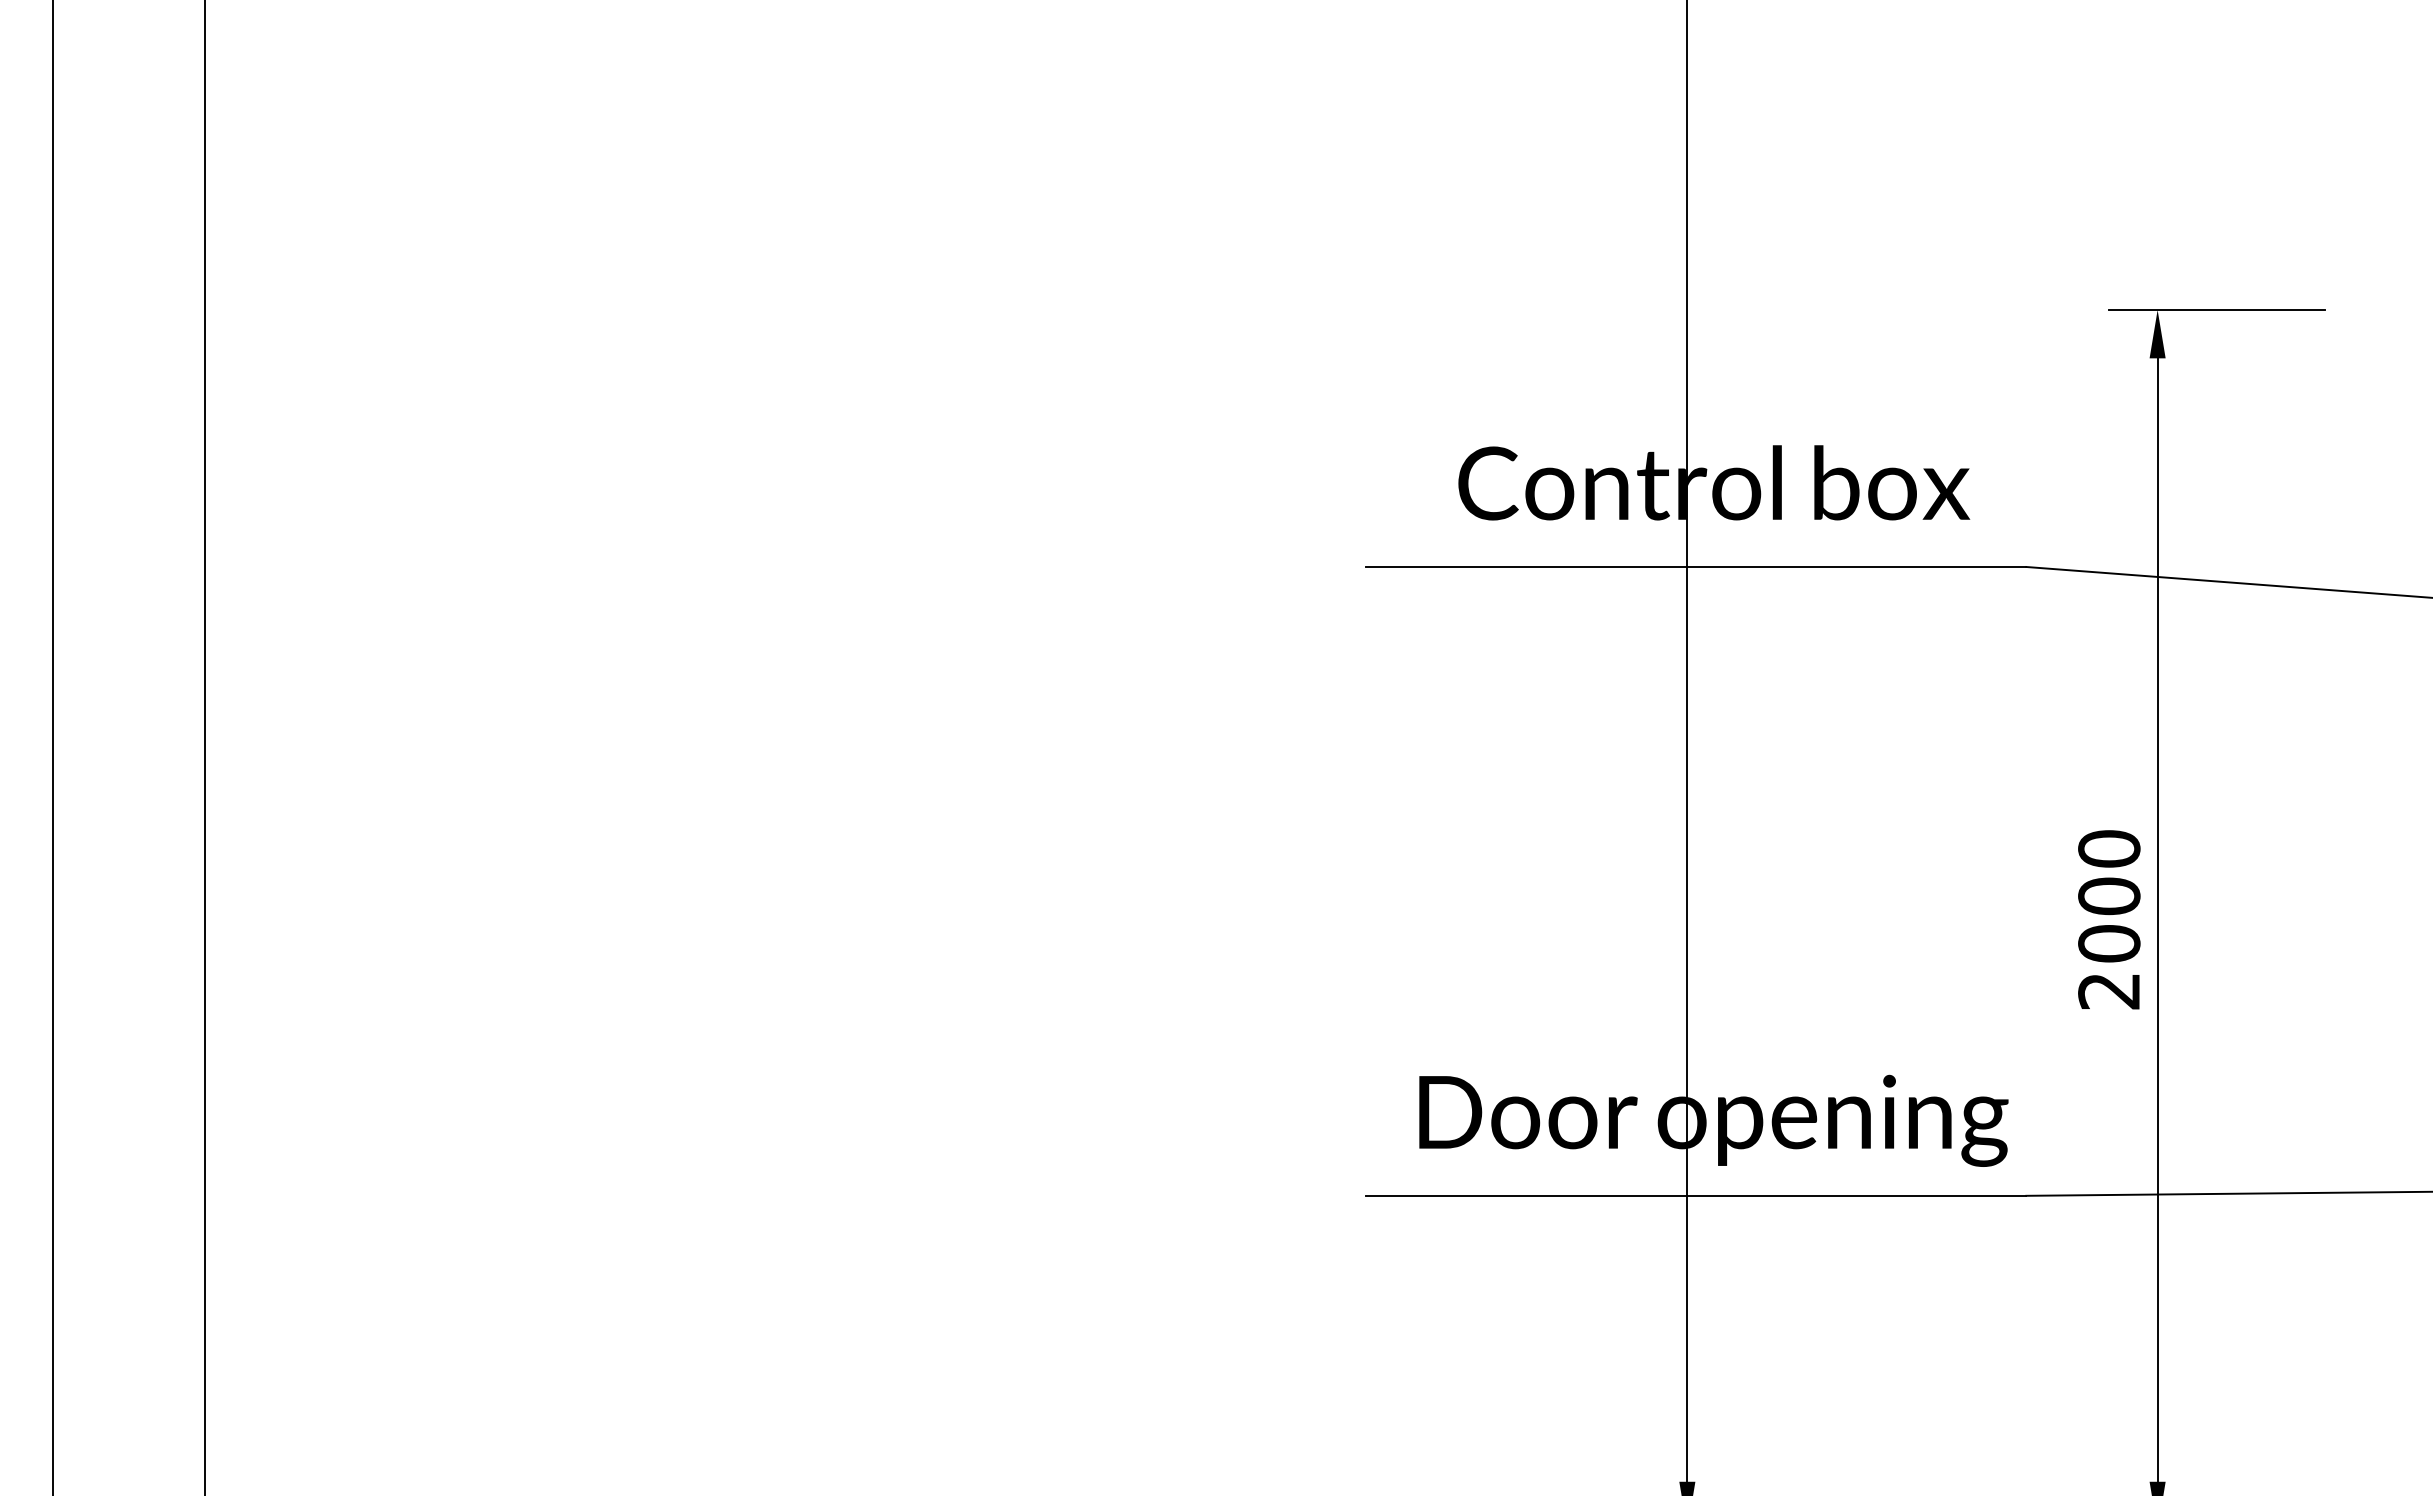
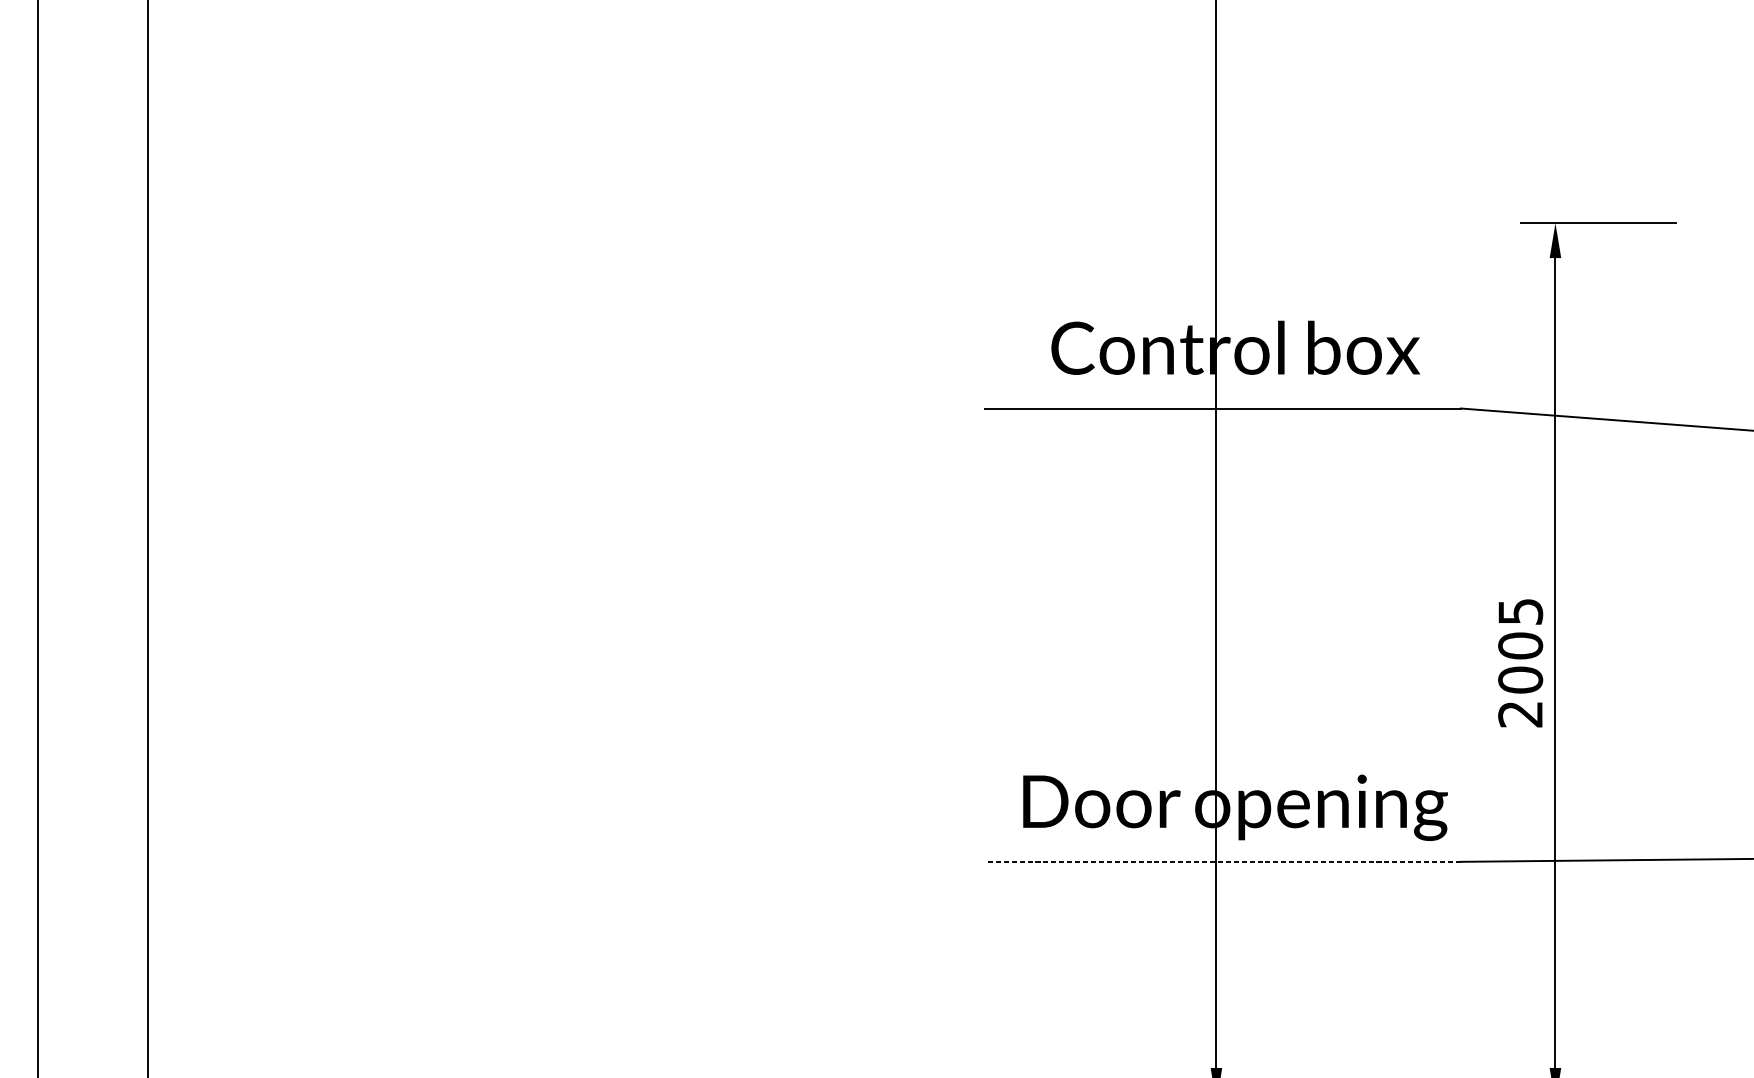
text: (2109, 848) -> (1520, 611), 2000 -> 2005
line: (1695, 1195) -> (1222, 861), solid -> dashed

